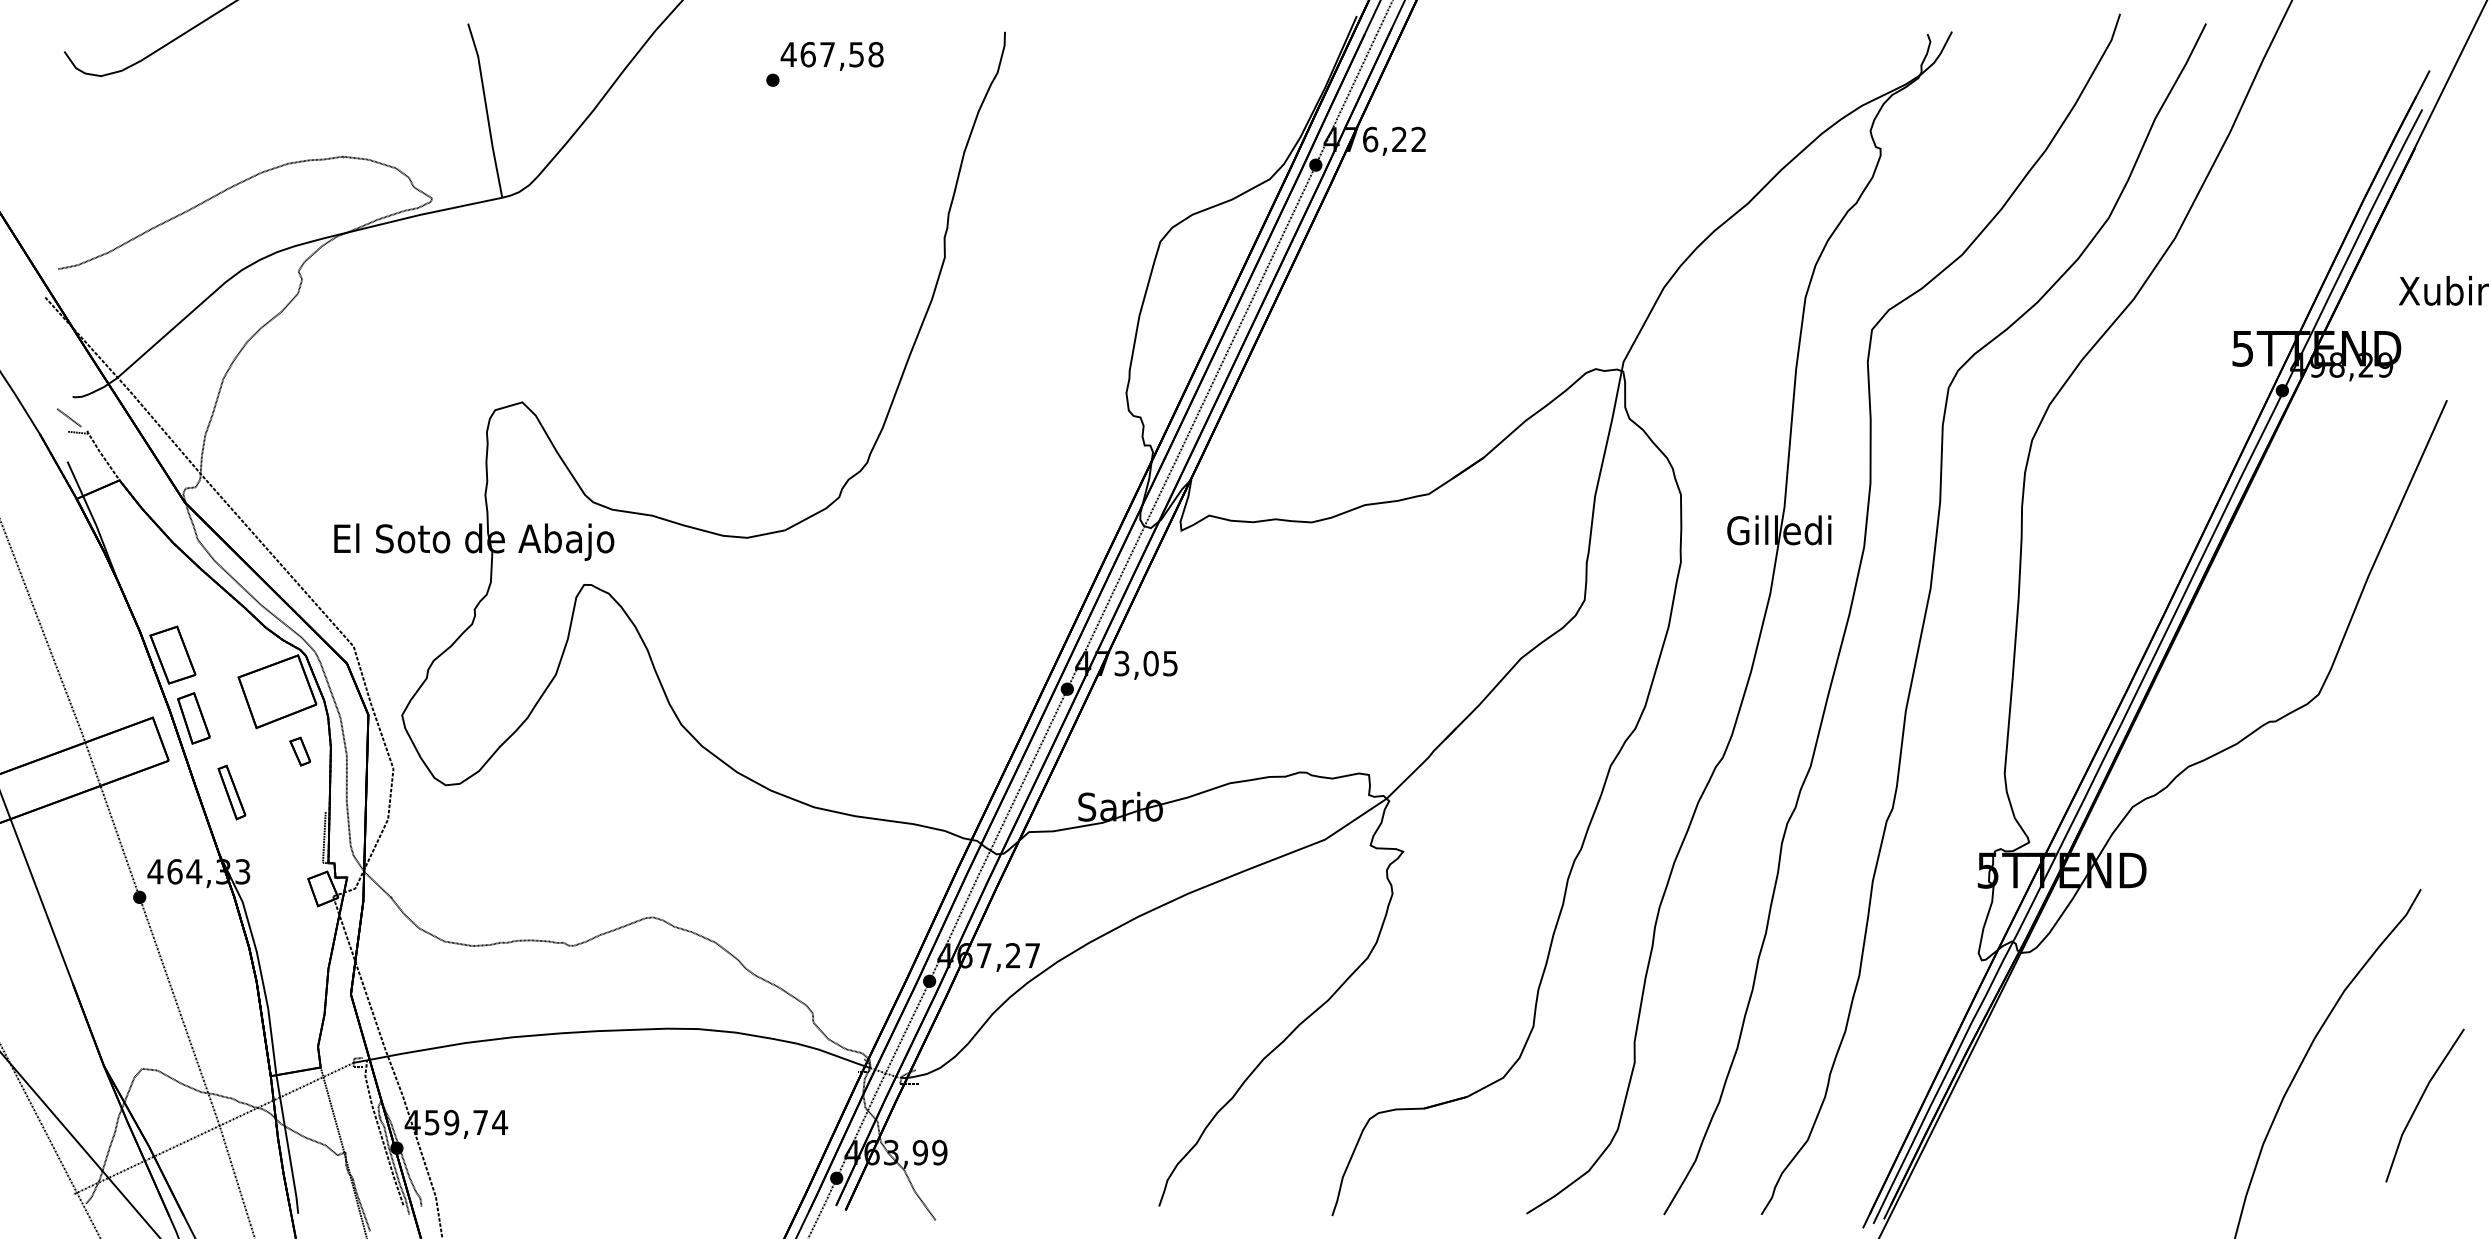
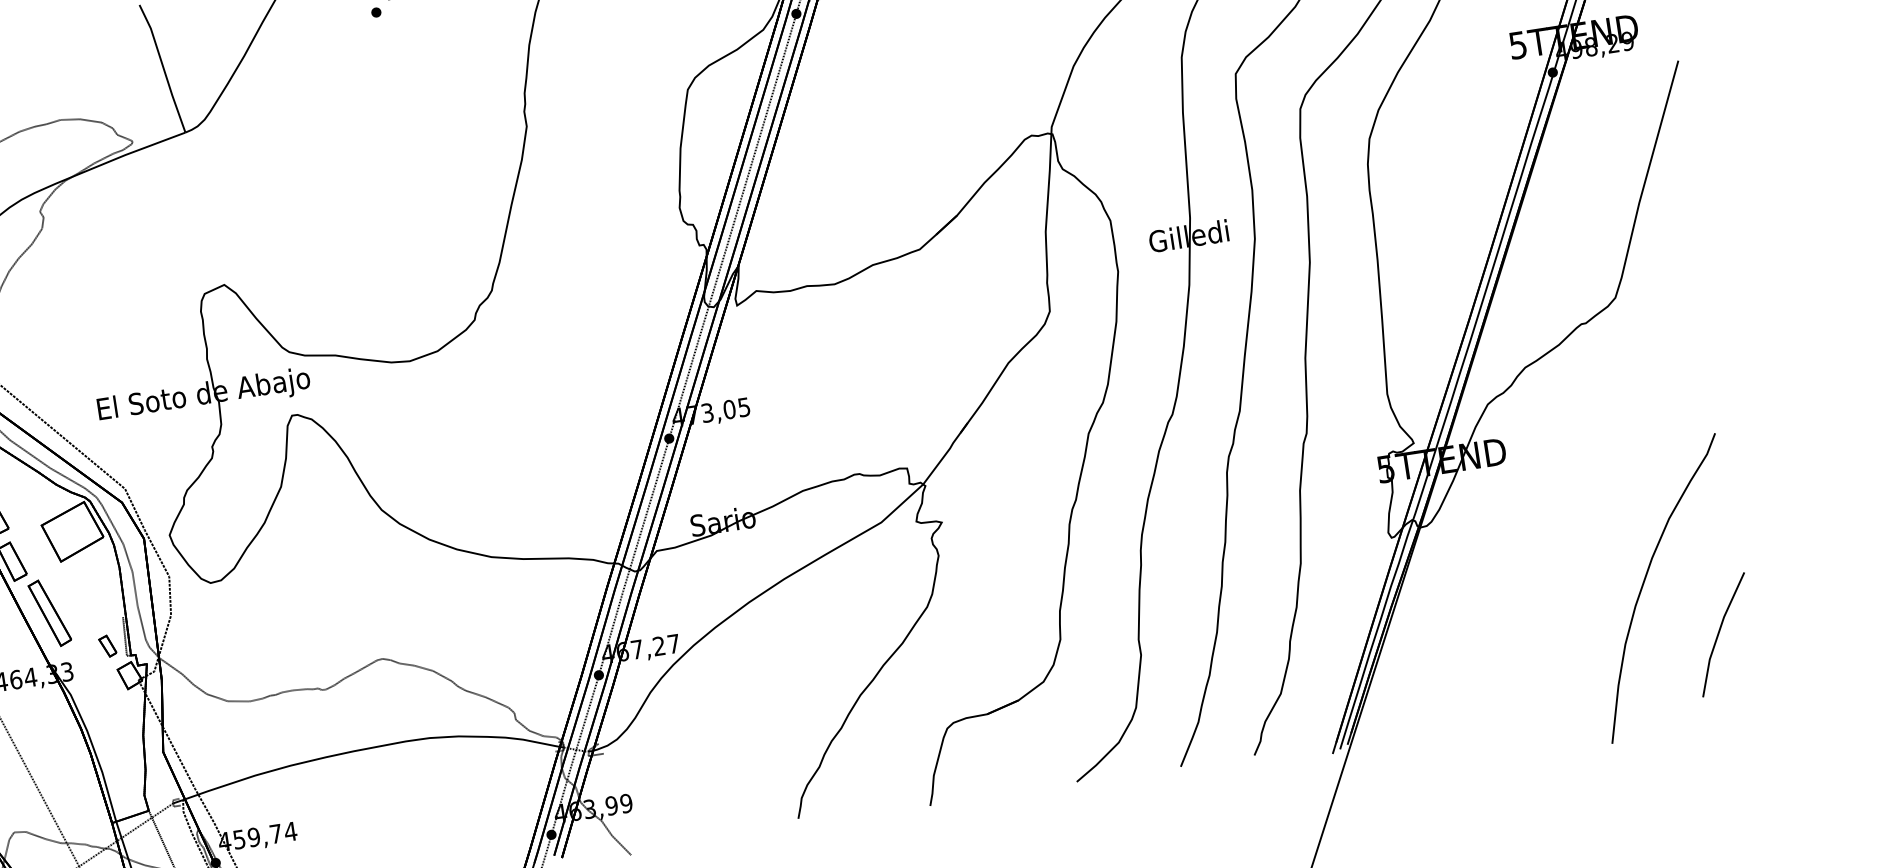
part: (300, 751) -> (107, 646), moved
part: (231, 792) -> (49, 613), size x1.67
line: (2419, 1103) -> (1719, 633), moved

